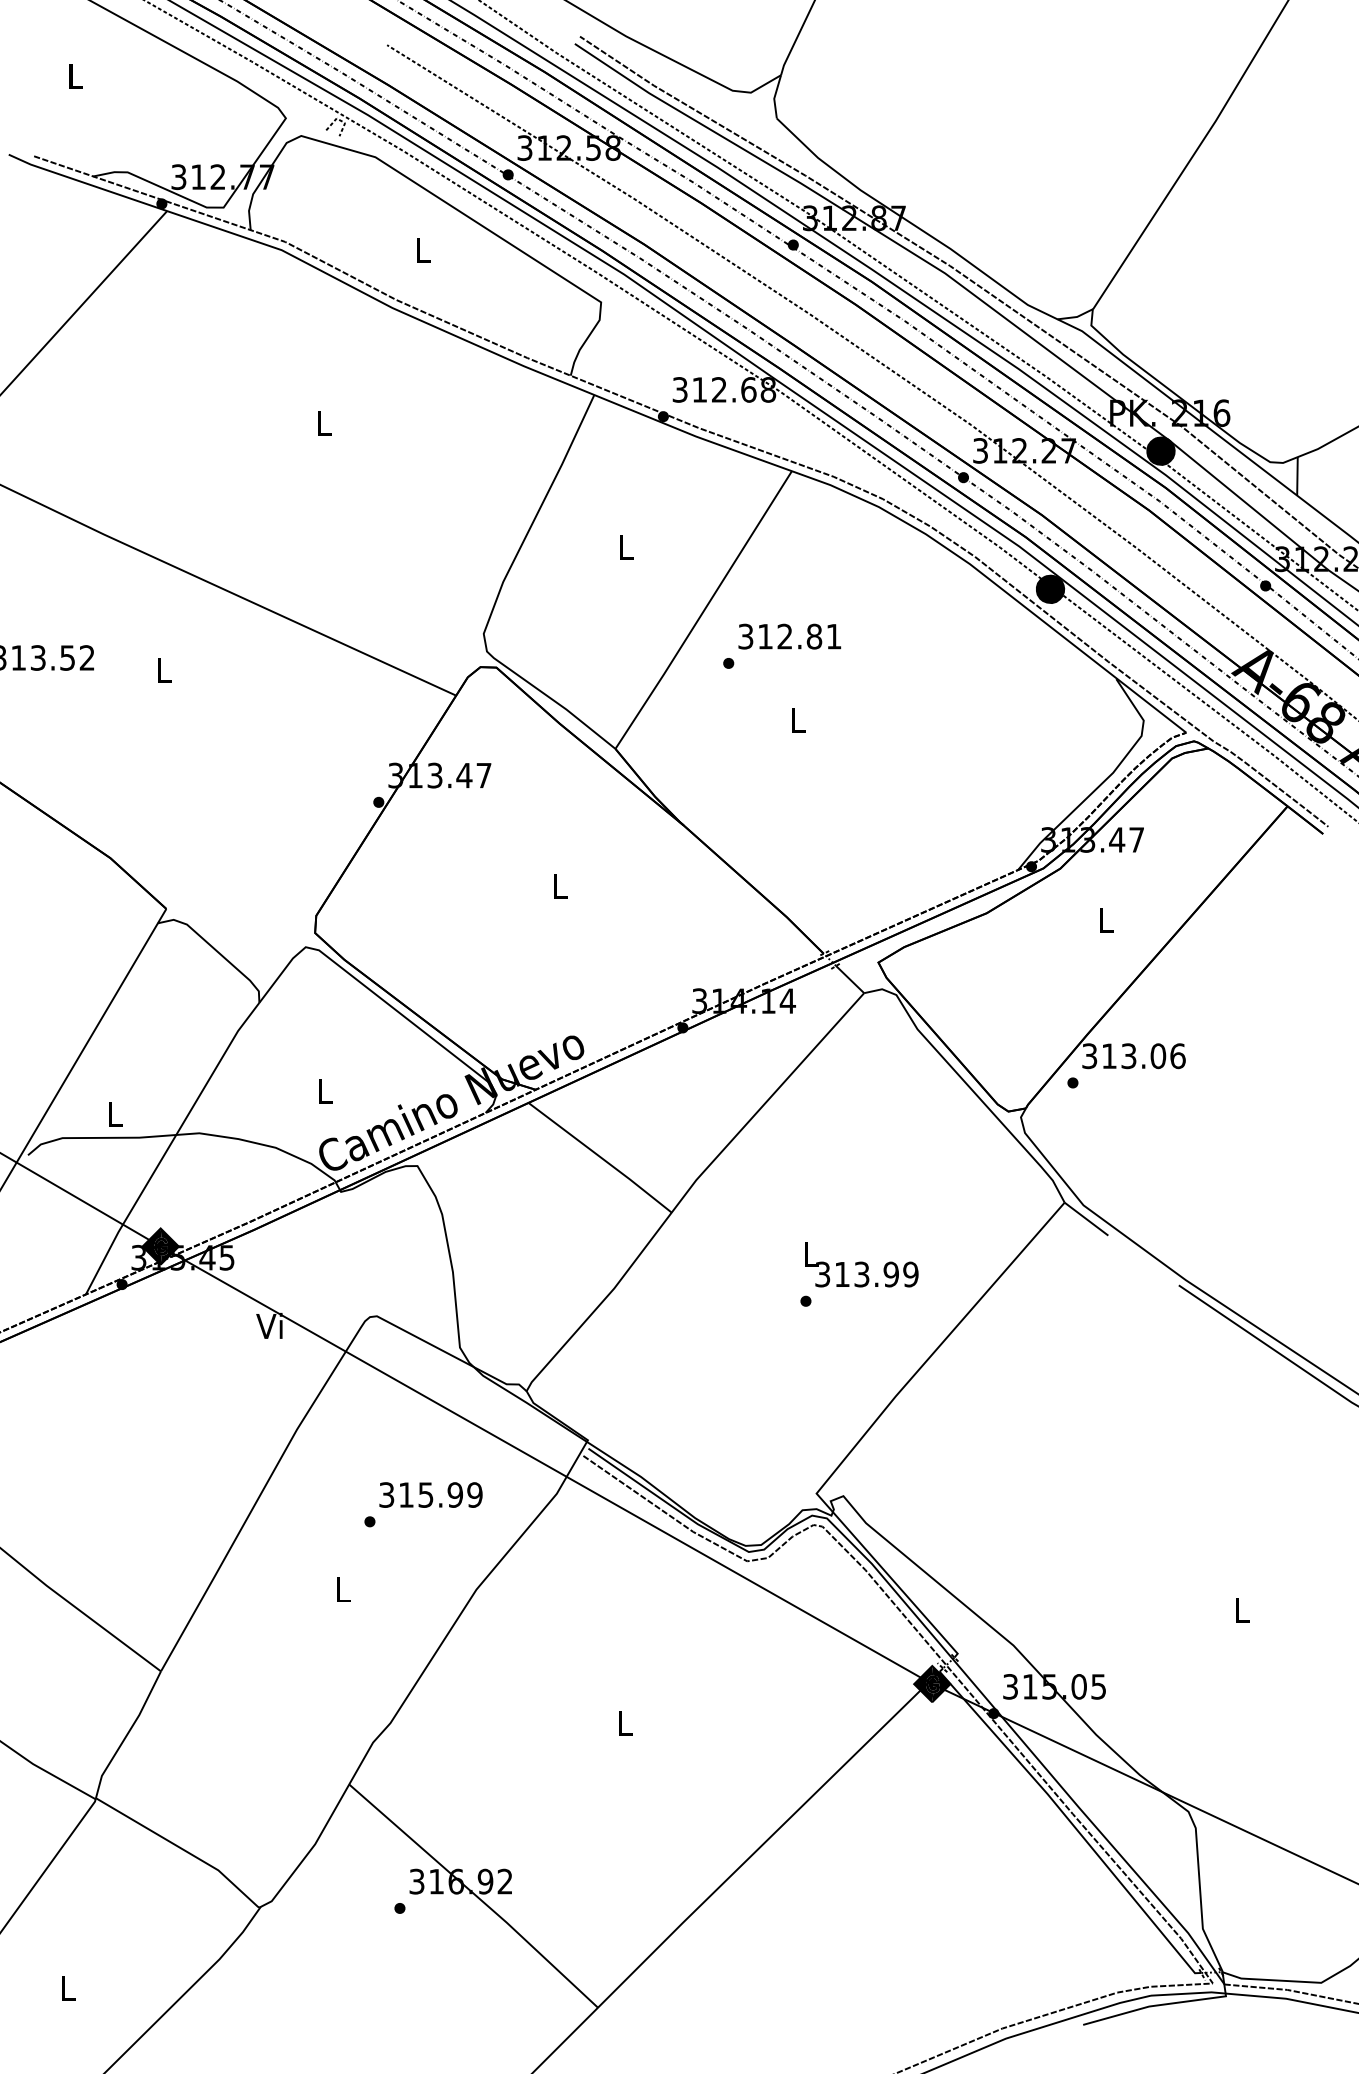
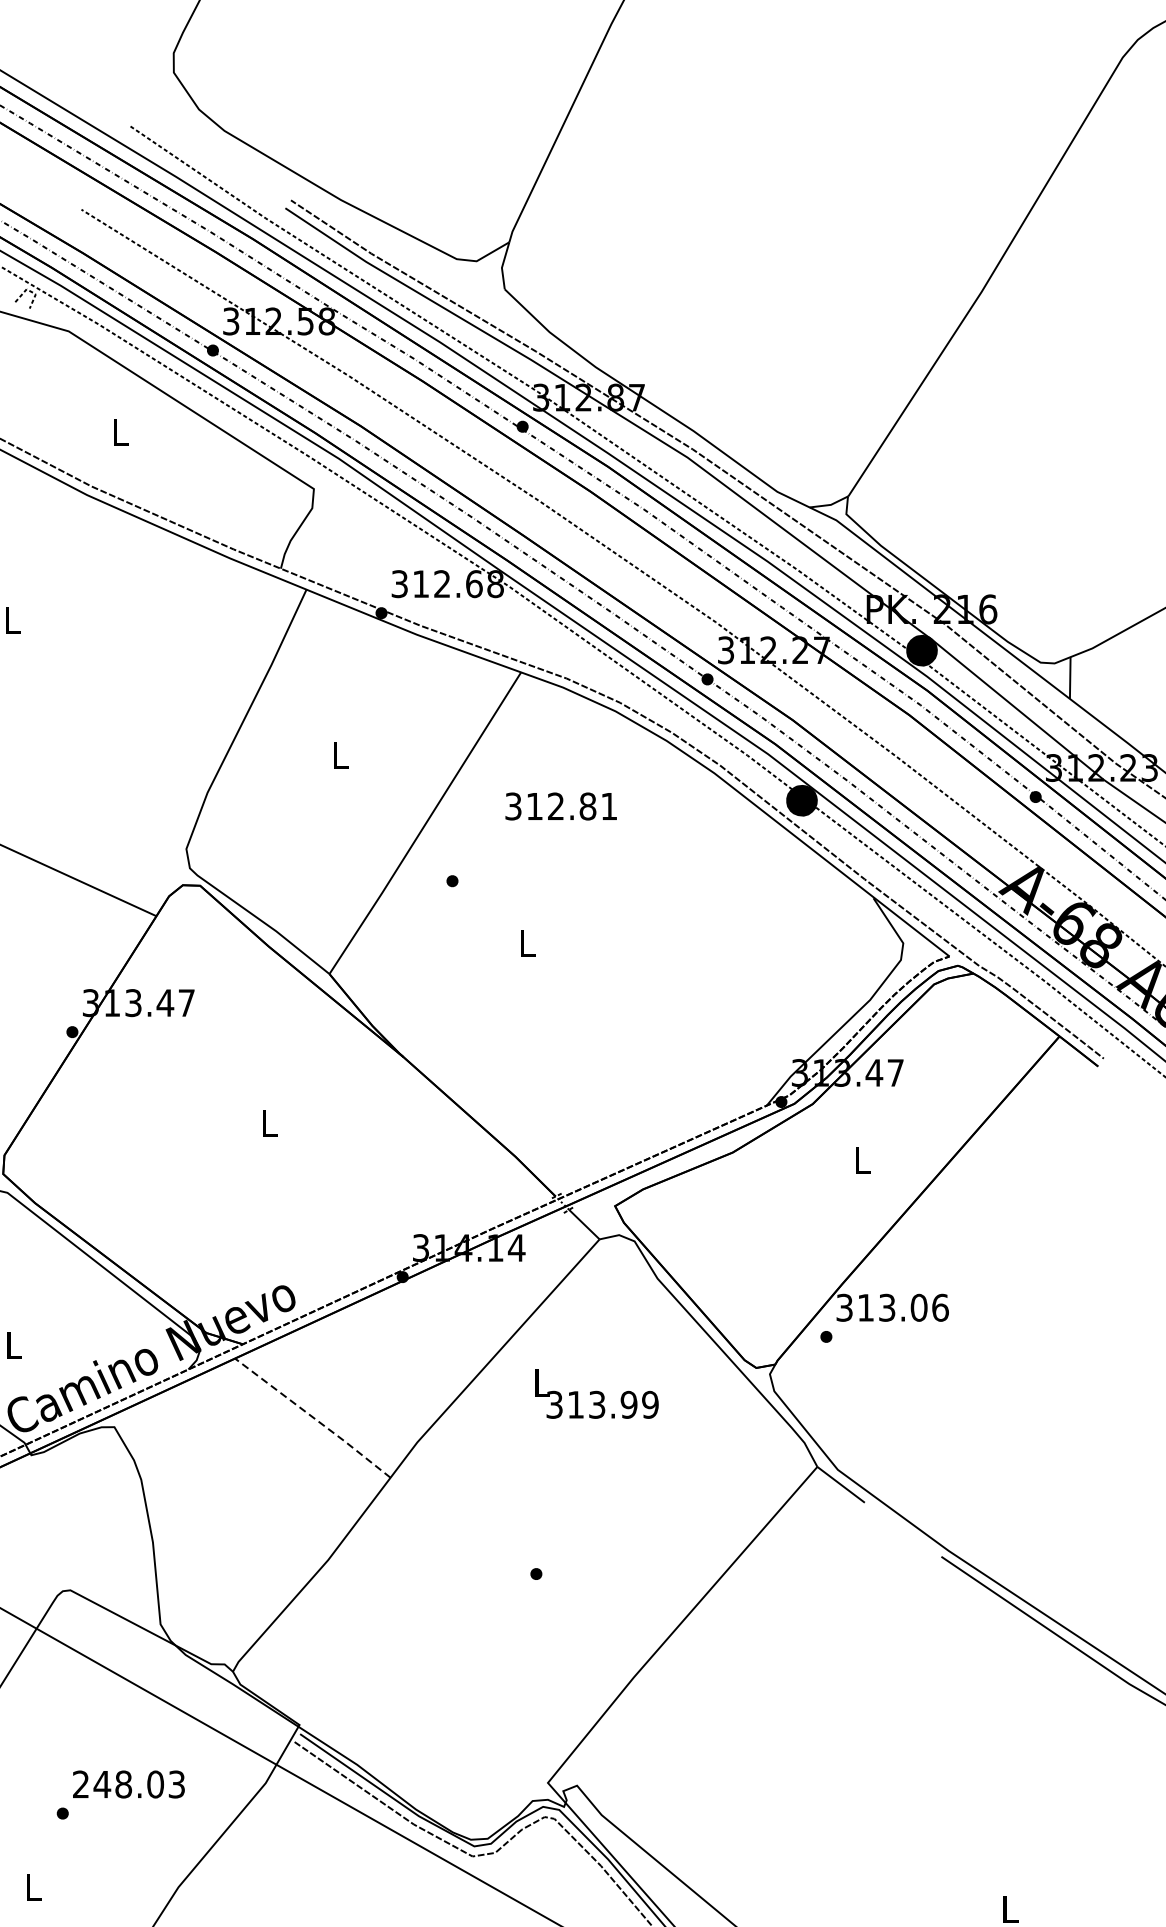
text: (789, 636) -> (560, 806), moved
line: (601, 1157) -> (314, 1417), solid -> dashed
text: (861, 1264) -> (596, 1393), moved
text: (430, 1494) -> (128, 1783), 315.99 -> 248.03

